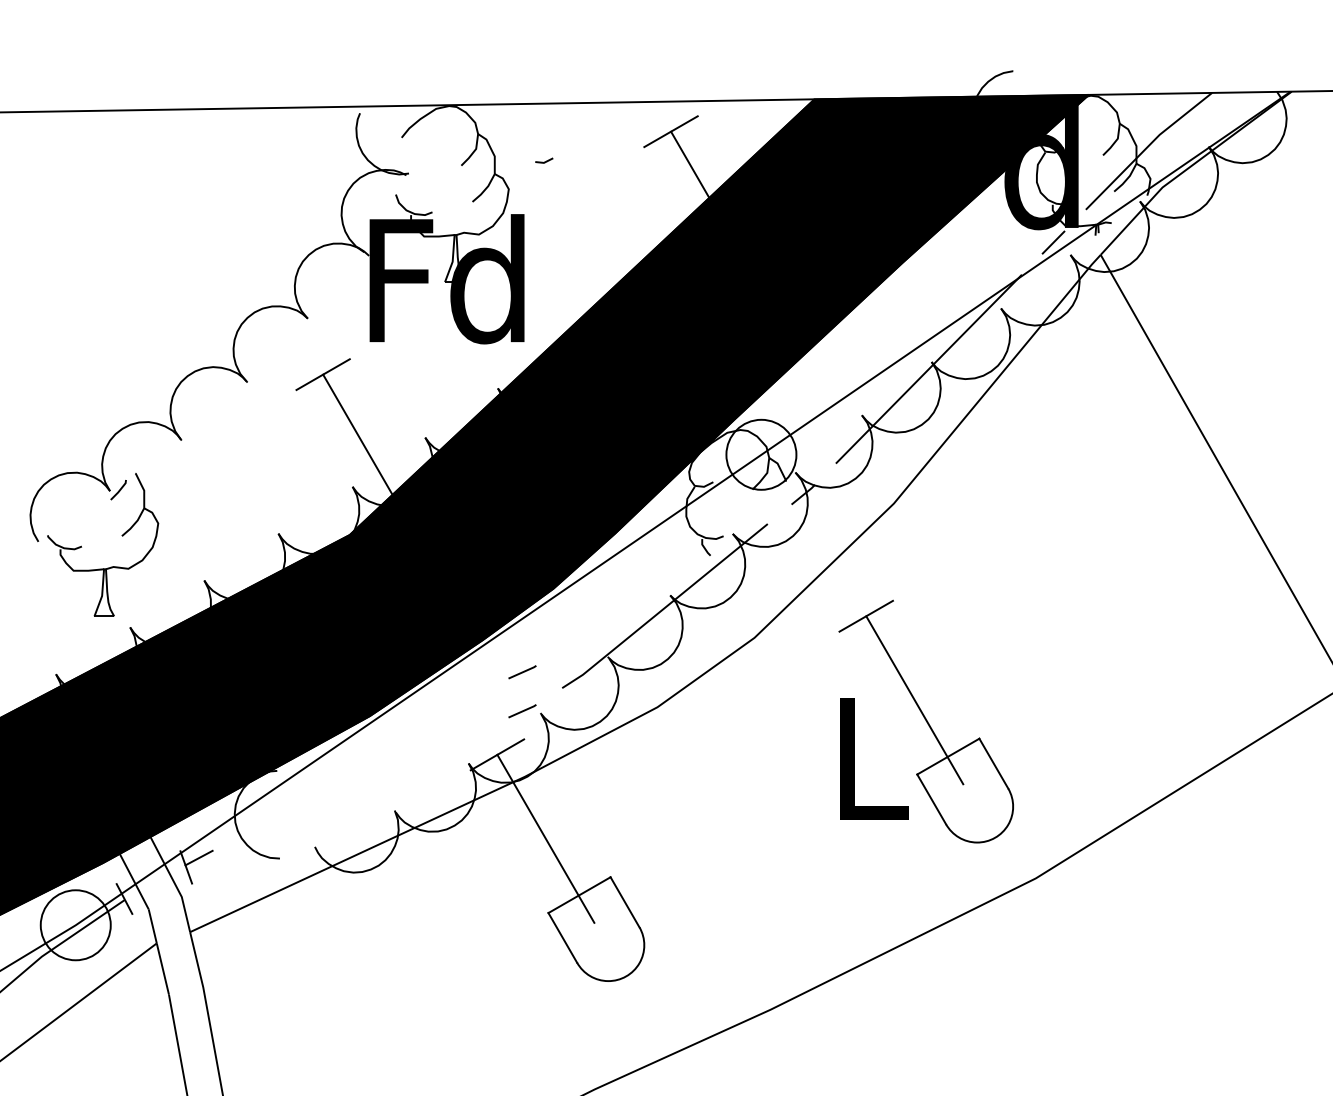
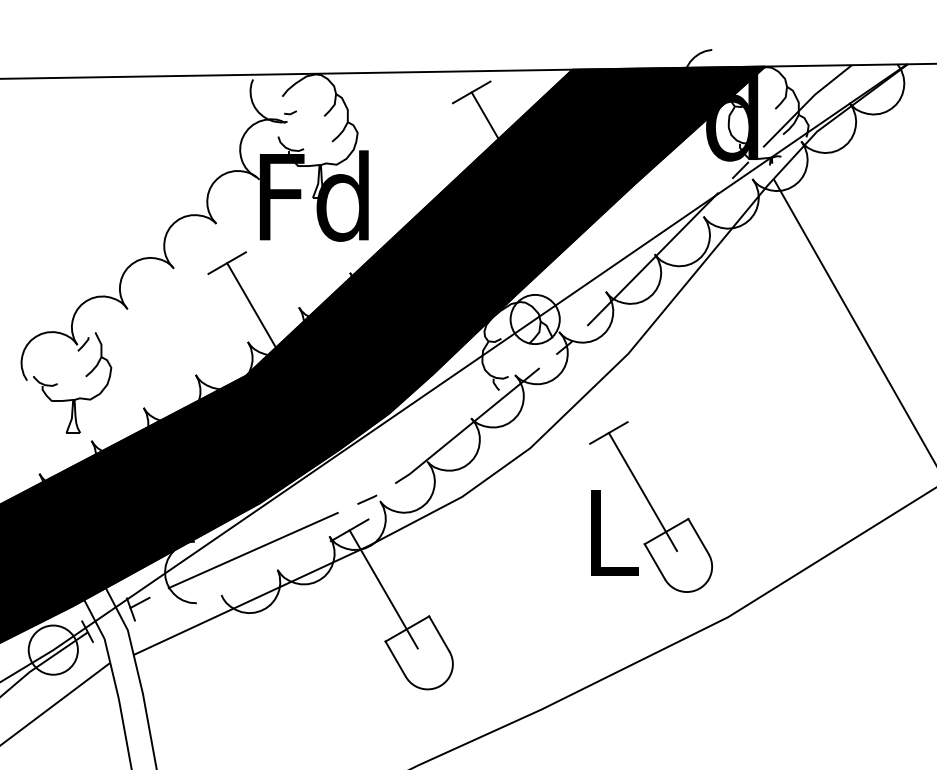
line: (544, 161) -> (290, 113), moved
line: (522, 672) -> (367, 472), removed
line: (359, 783) -> (252, 550), added

